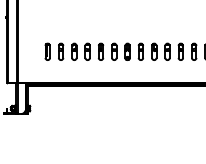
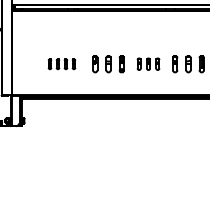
part: (67, 52) -> (61, 64), size x0.6
part: (154, 52) -> (148, 64), size x0.7

